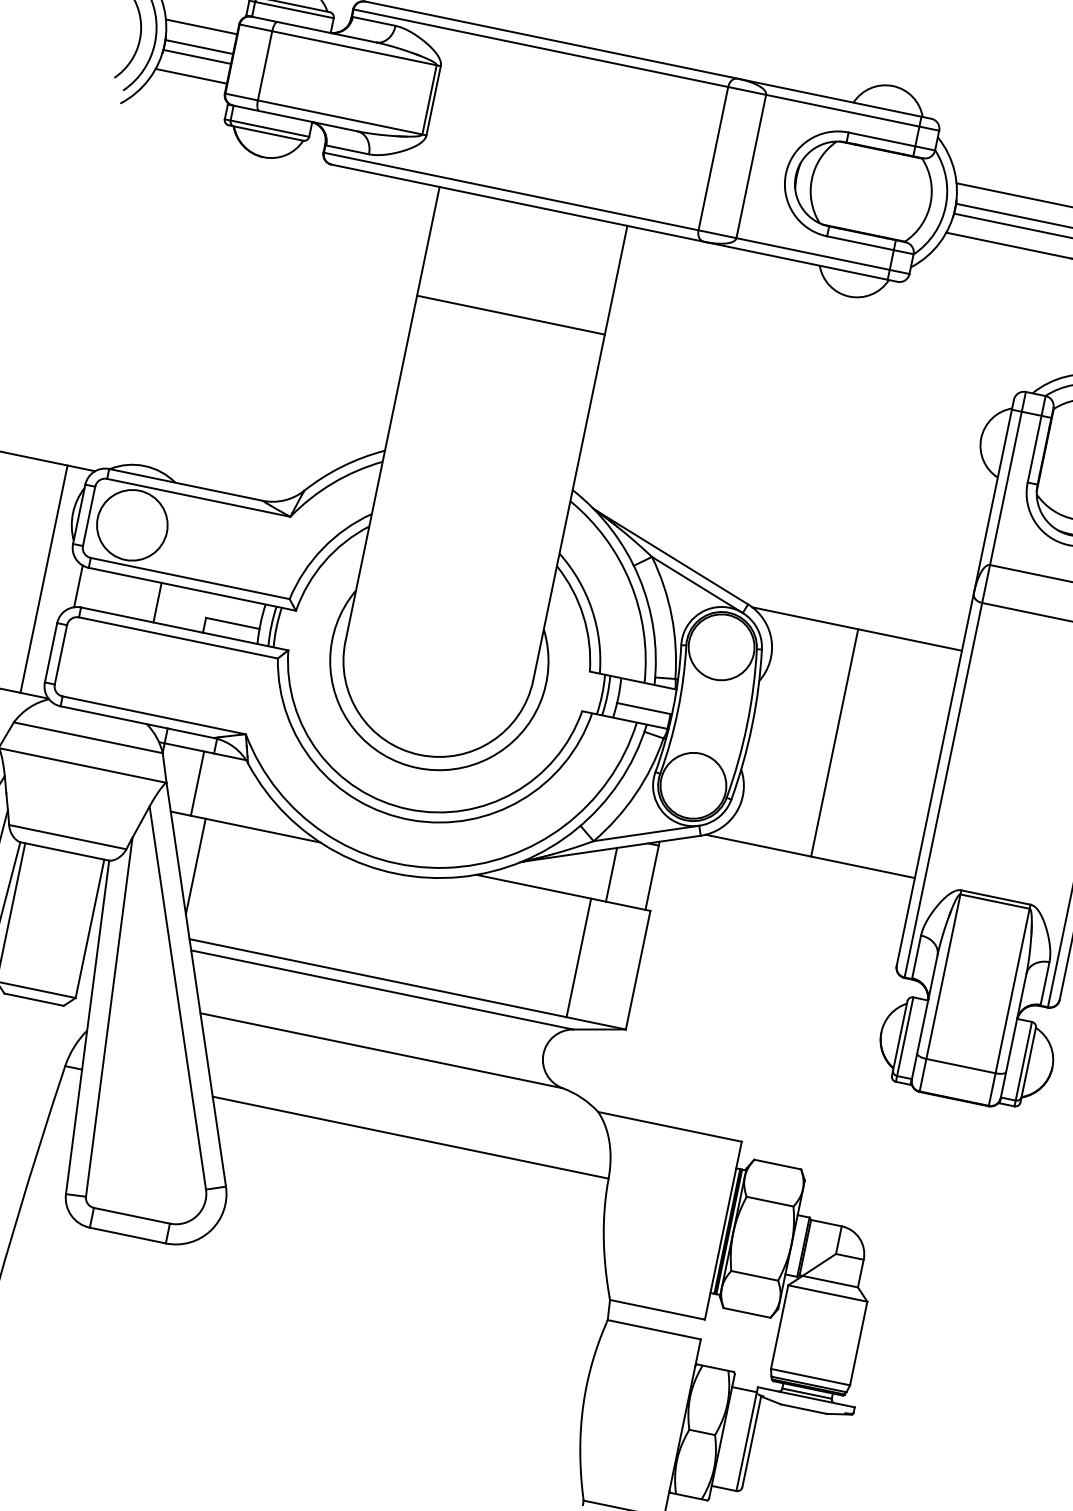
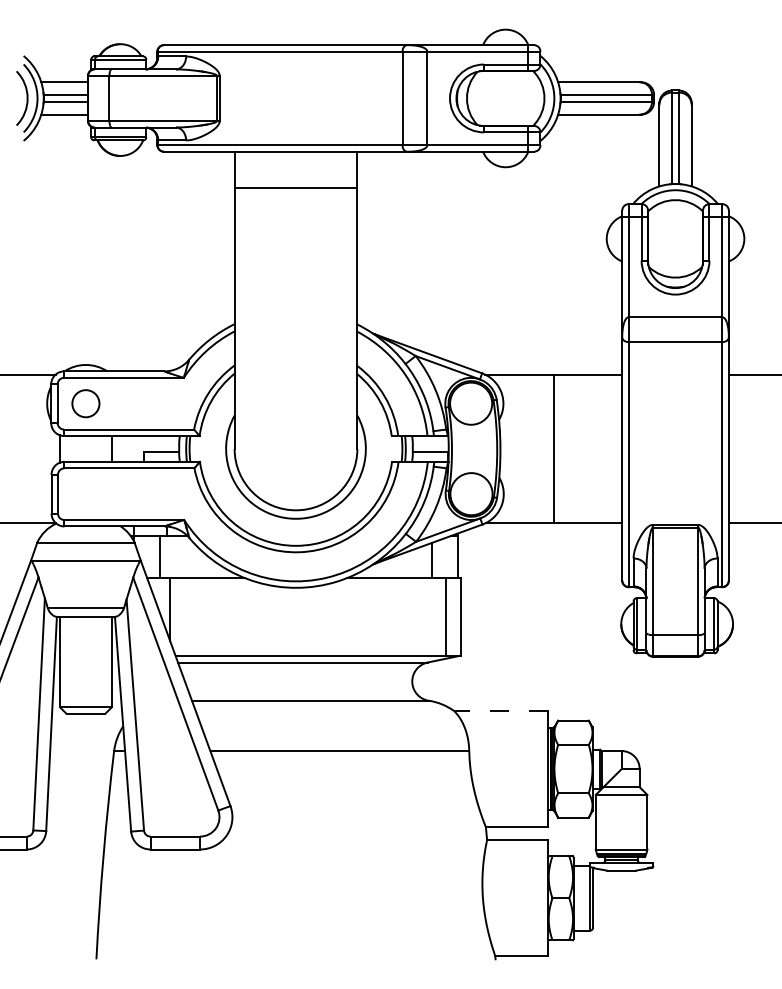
line: (510, 314) -> (295, 187), moved
circle: (131, 524) -> (85, 403), size x0.6
line: (44, 578) -> (37, 448), removed
line: (578, 957) -> (445, 616), moved
line: (670, 1126) -> (501, 710), solid -> dashed

